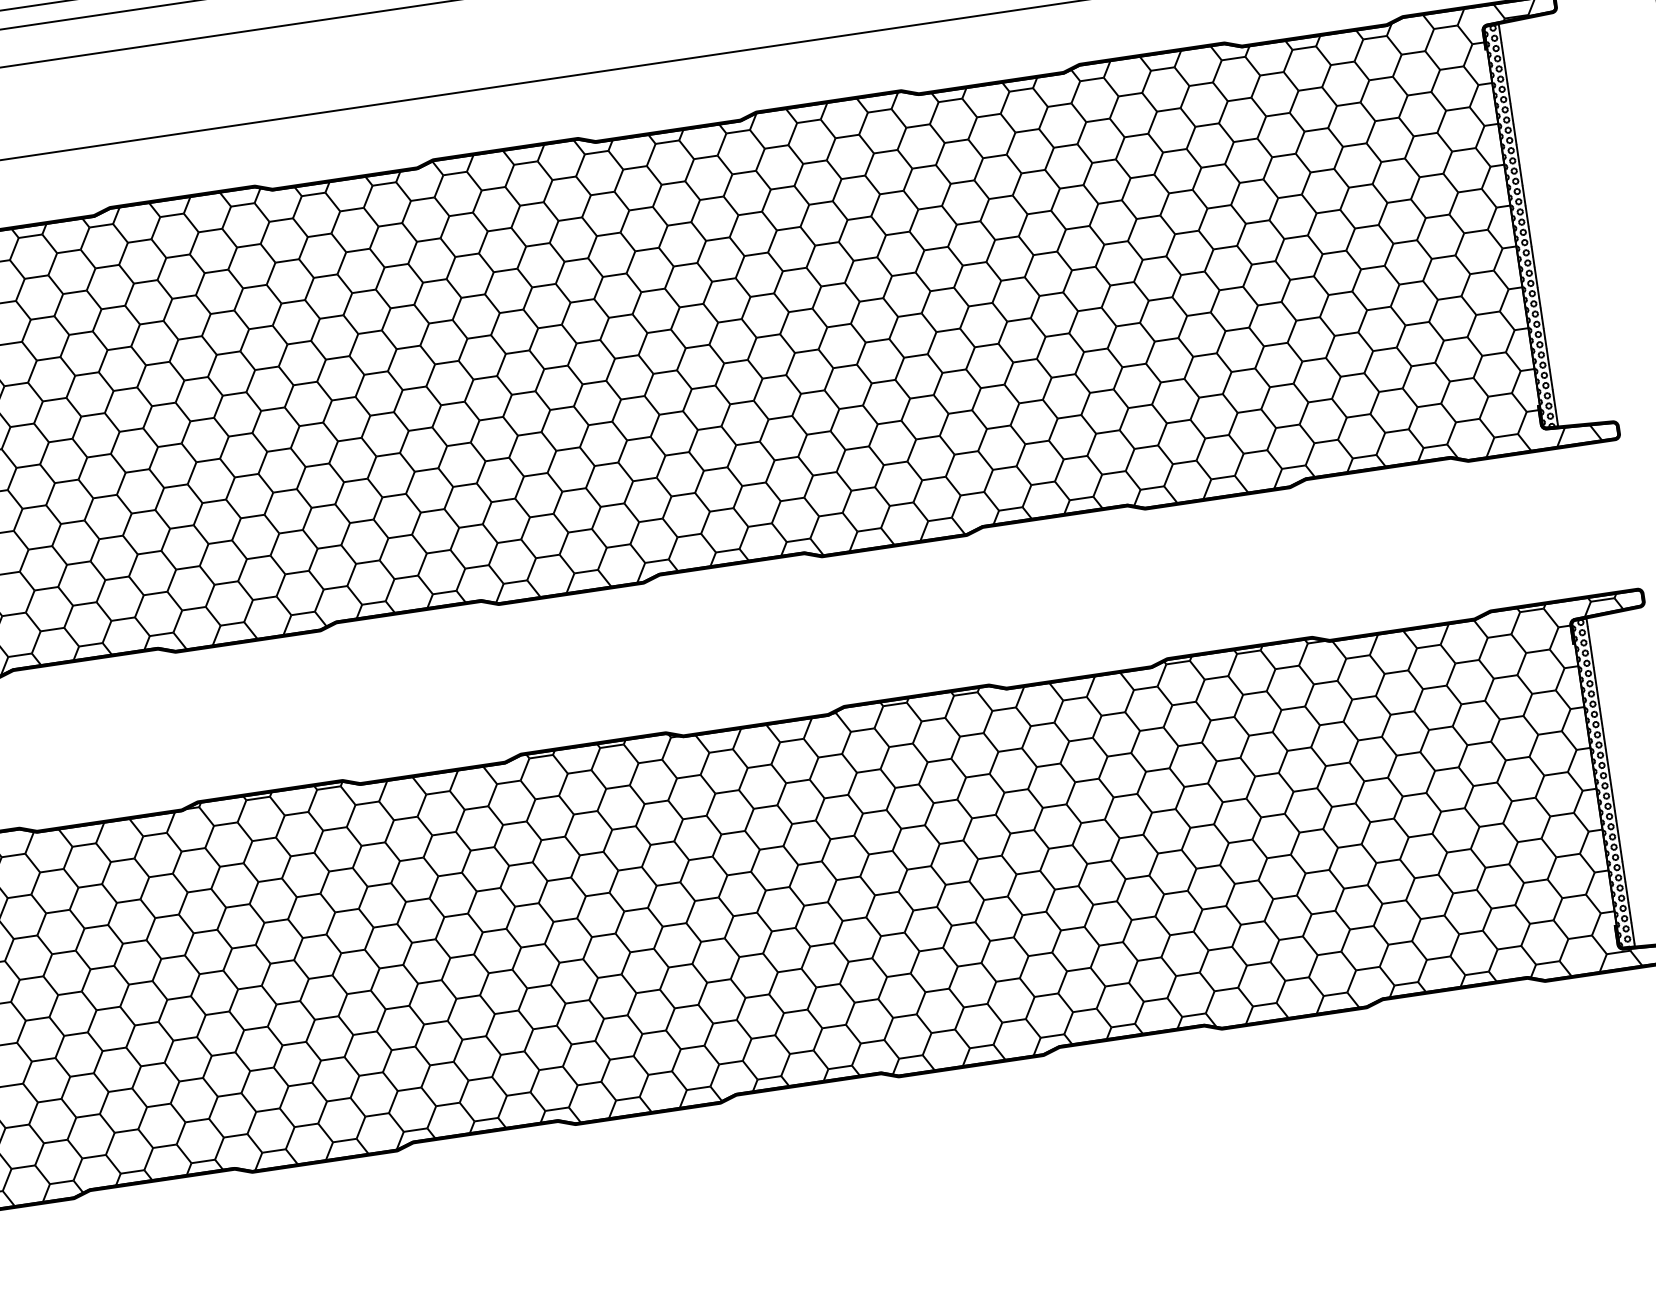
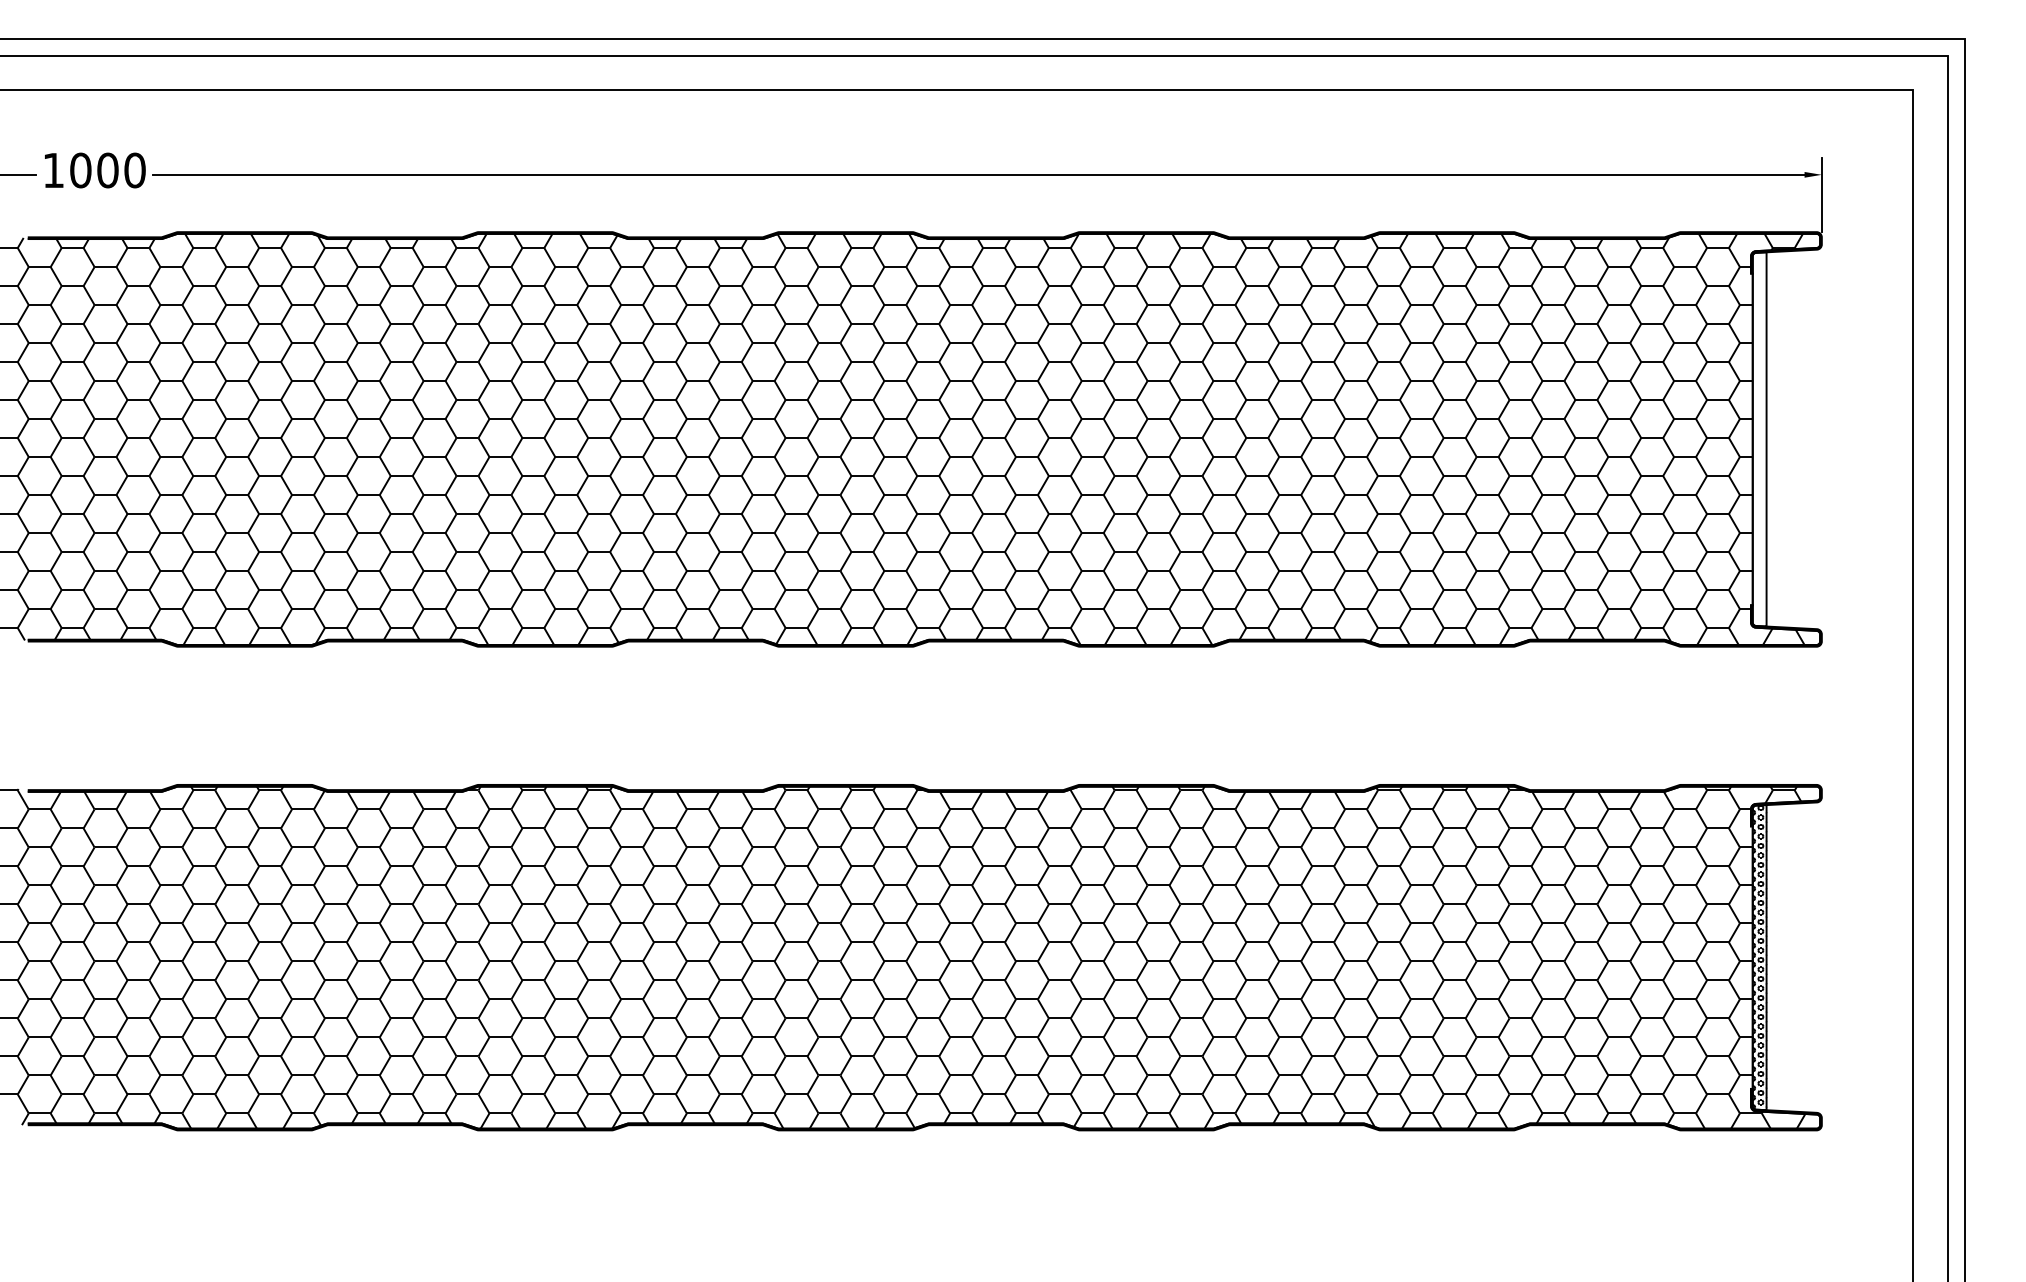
hatch: (1520, 226) -> (1759, 439), removed

